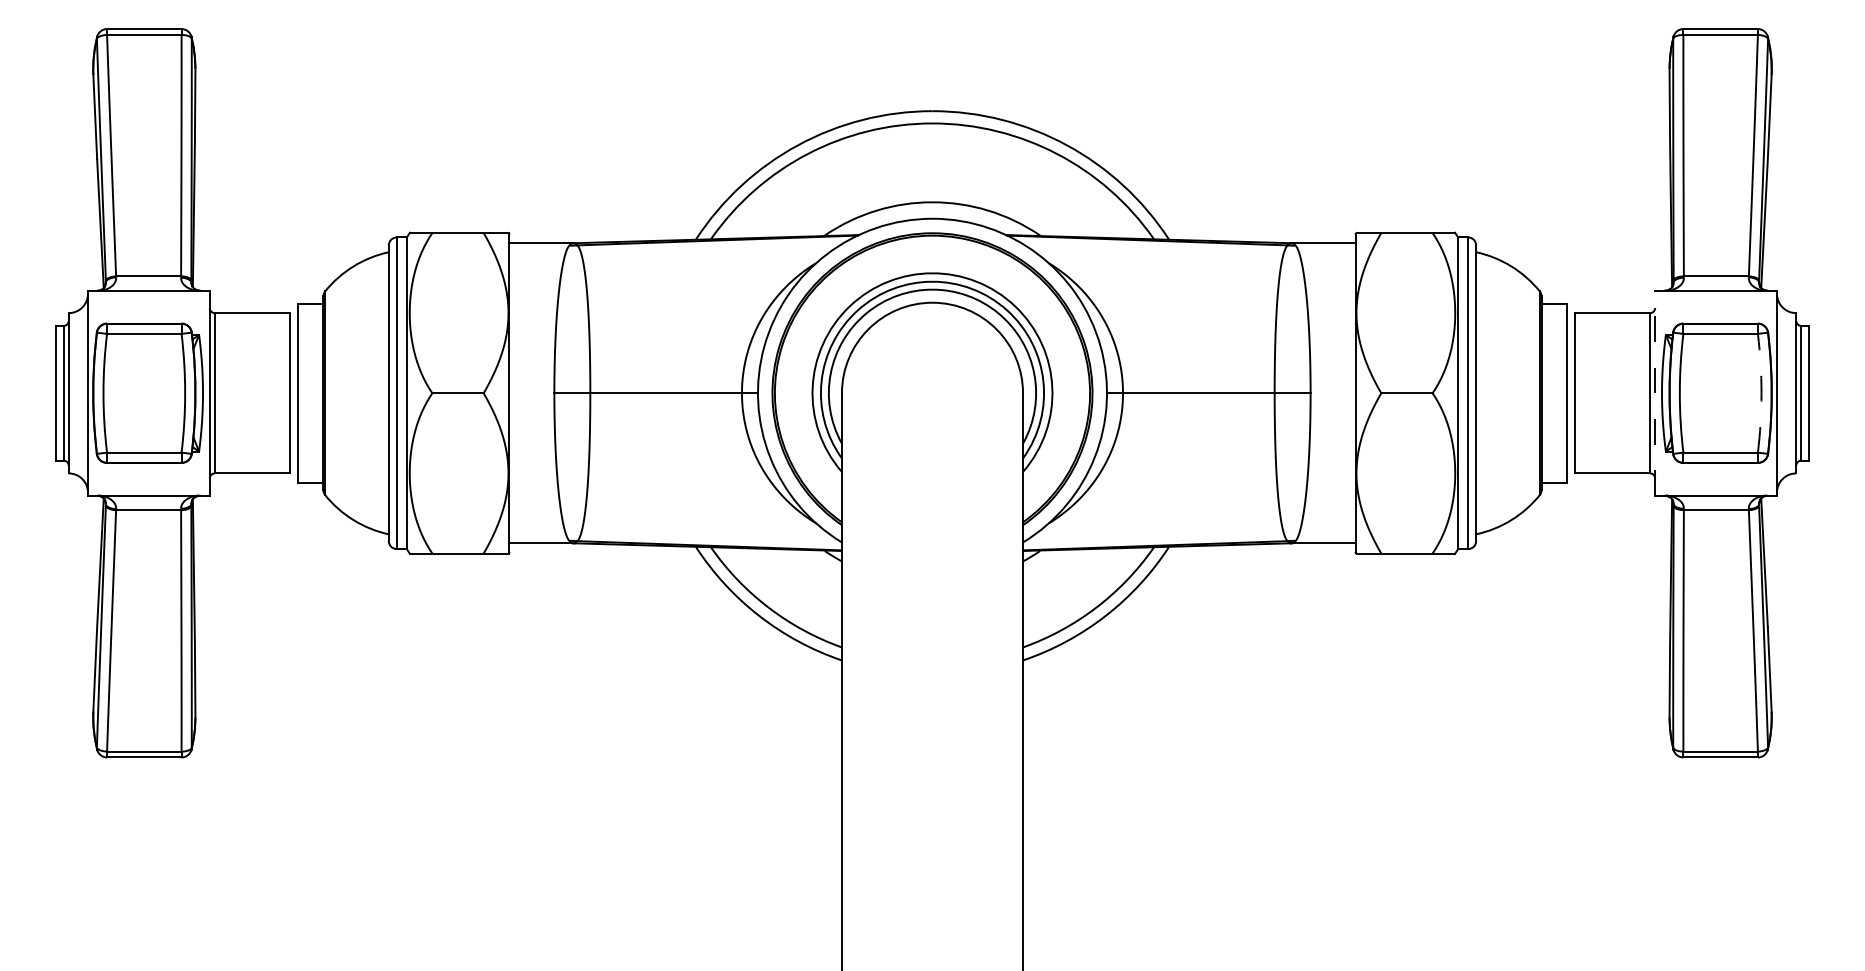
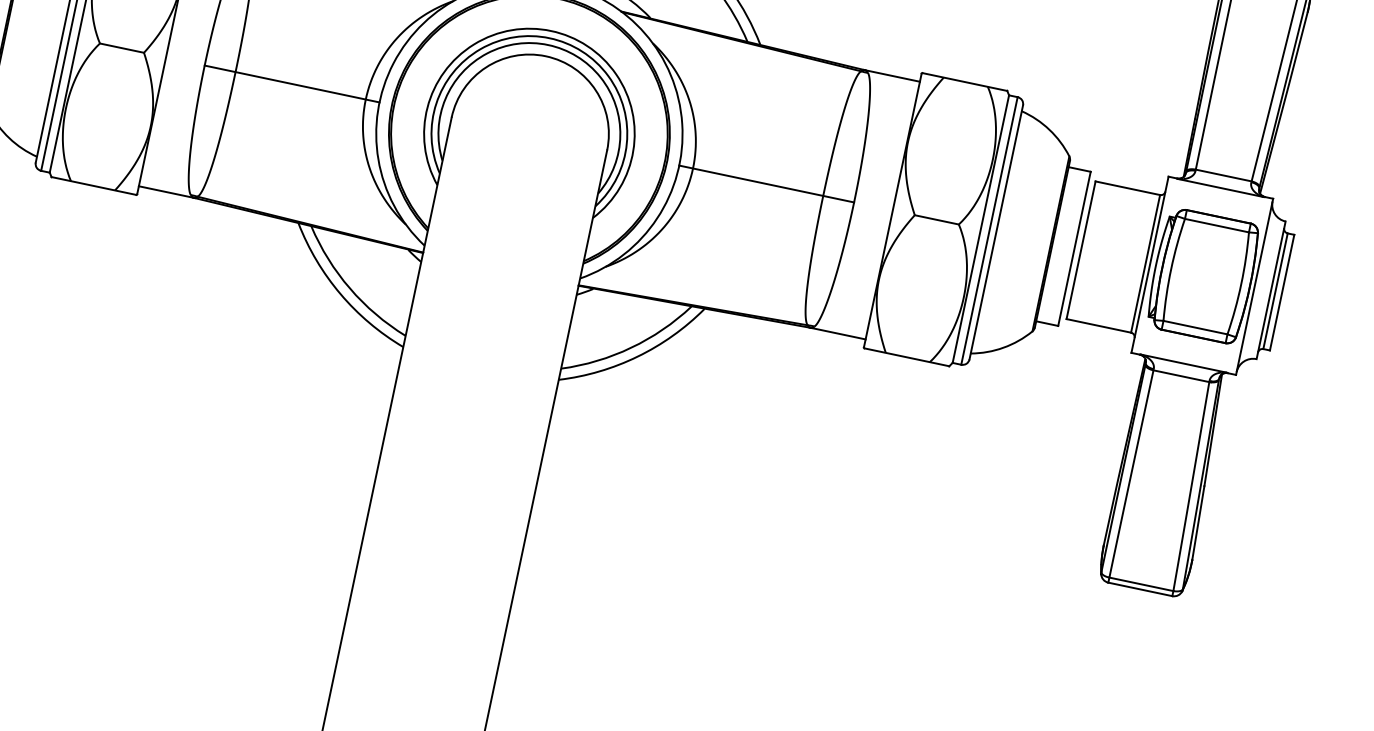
line: (1655, 393) -> (1150, 265), dashed -> solid
arc: (1761, 393) -> (1241, 284), dashed -> solid

